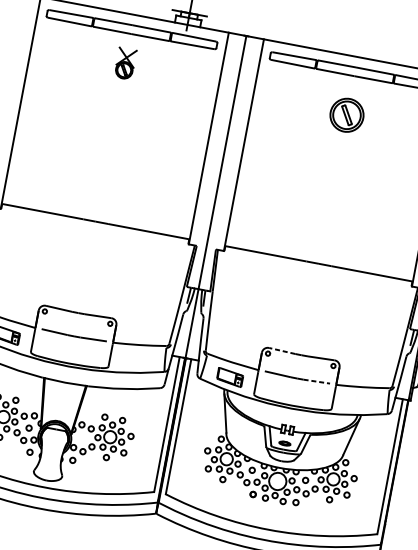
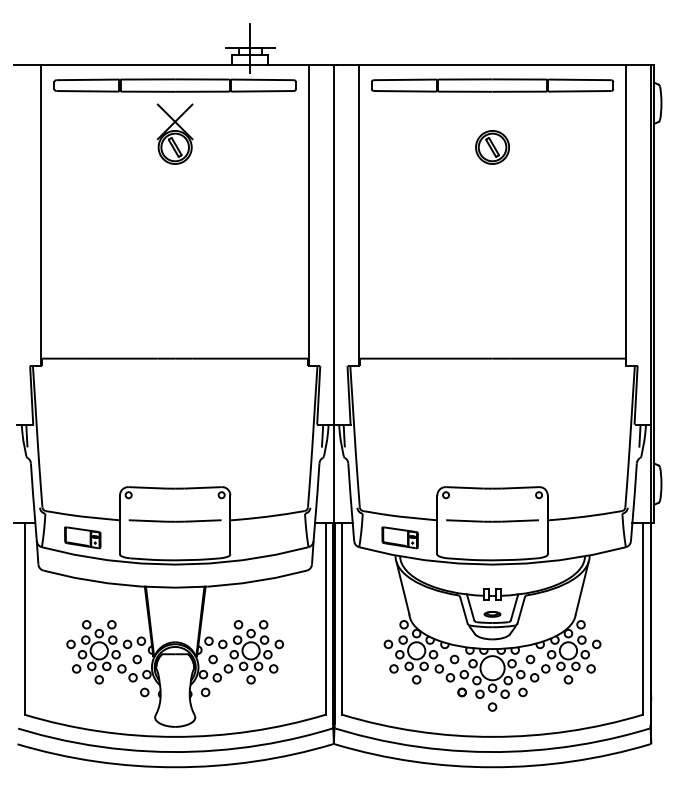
part: (125, 63) -> (174, 133), size x1.43
part: (346, 115) -> (492, 147), size x0.71
line: (282, 350) -> (464, 487), dashed -> solid
line: (317, 381) -> (520, 520), dashed -> solid
circle: (82, 438) -> (212, 659), added
circle: (272, 508) -> (492, 706), added

